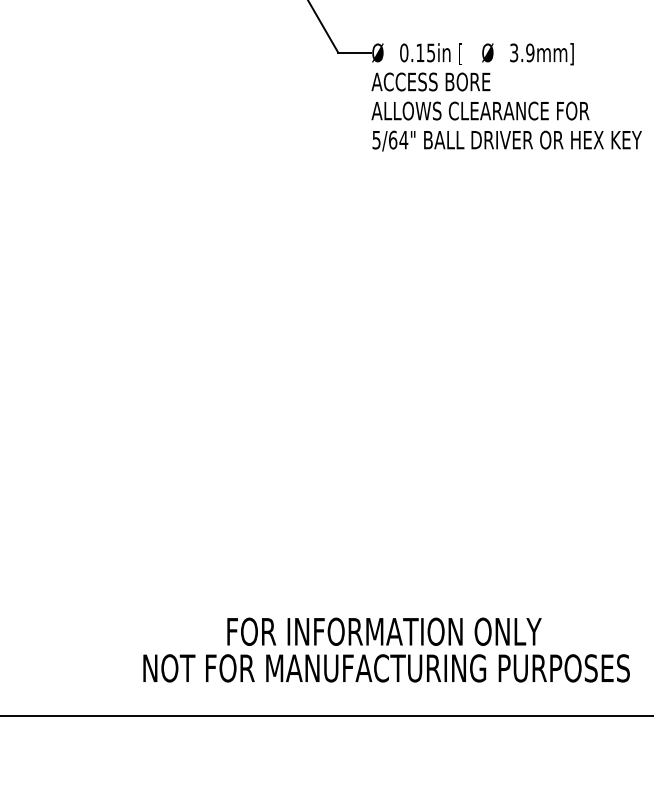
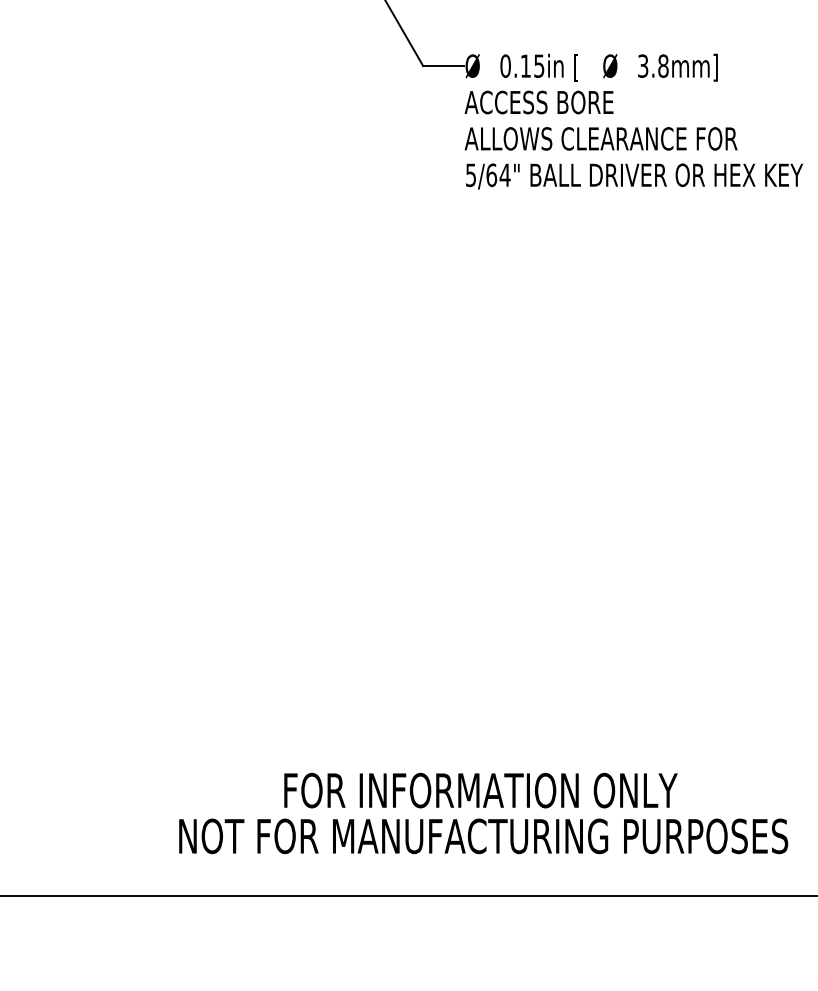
text: (530, 52) -> (663, 65), 3.9mm] -> 3.8mm]

